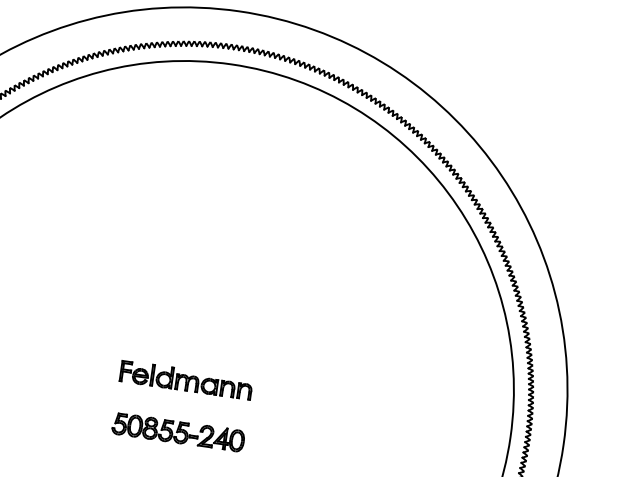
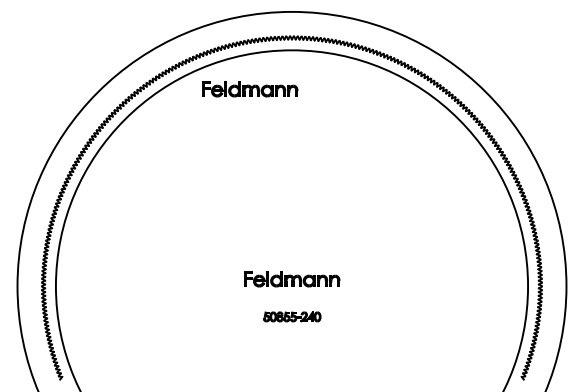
part: (166, 110) -> (250, 89), added
part: (179, 432) -> (292, 316), size x0.6

